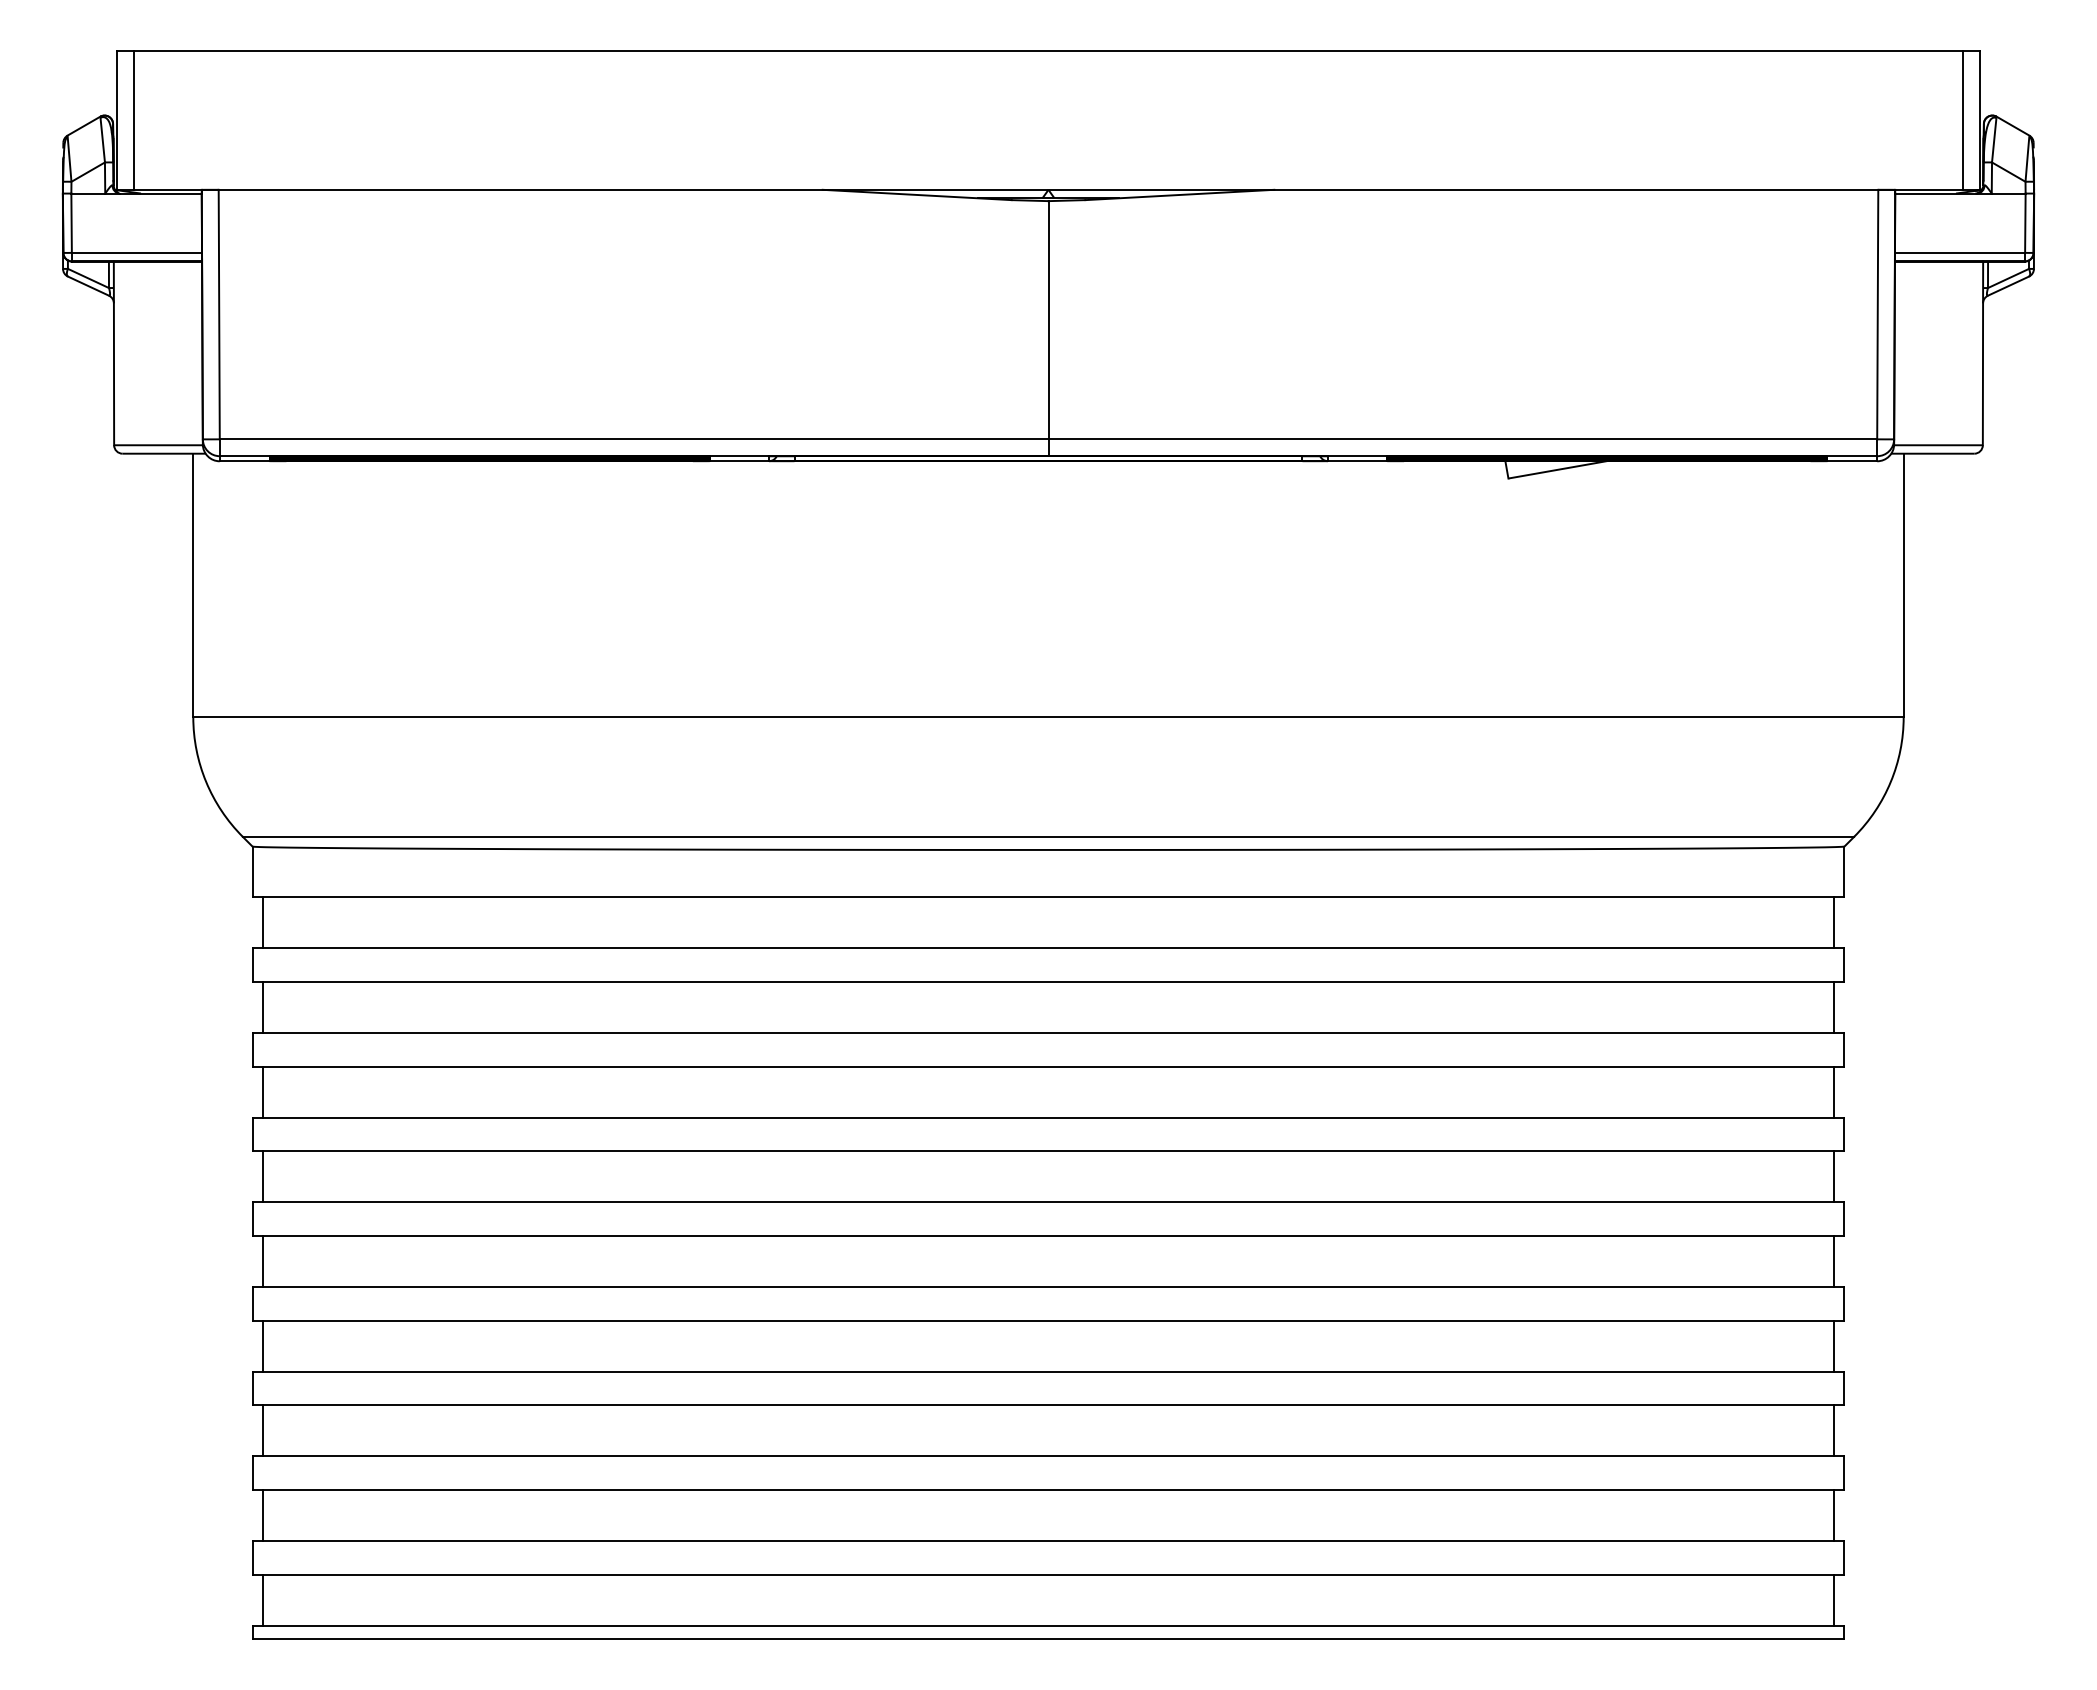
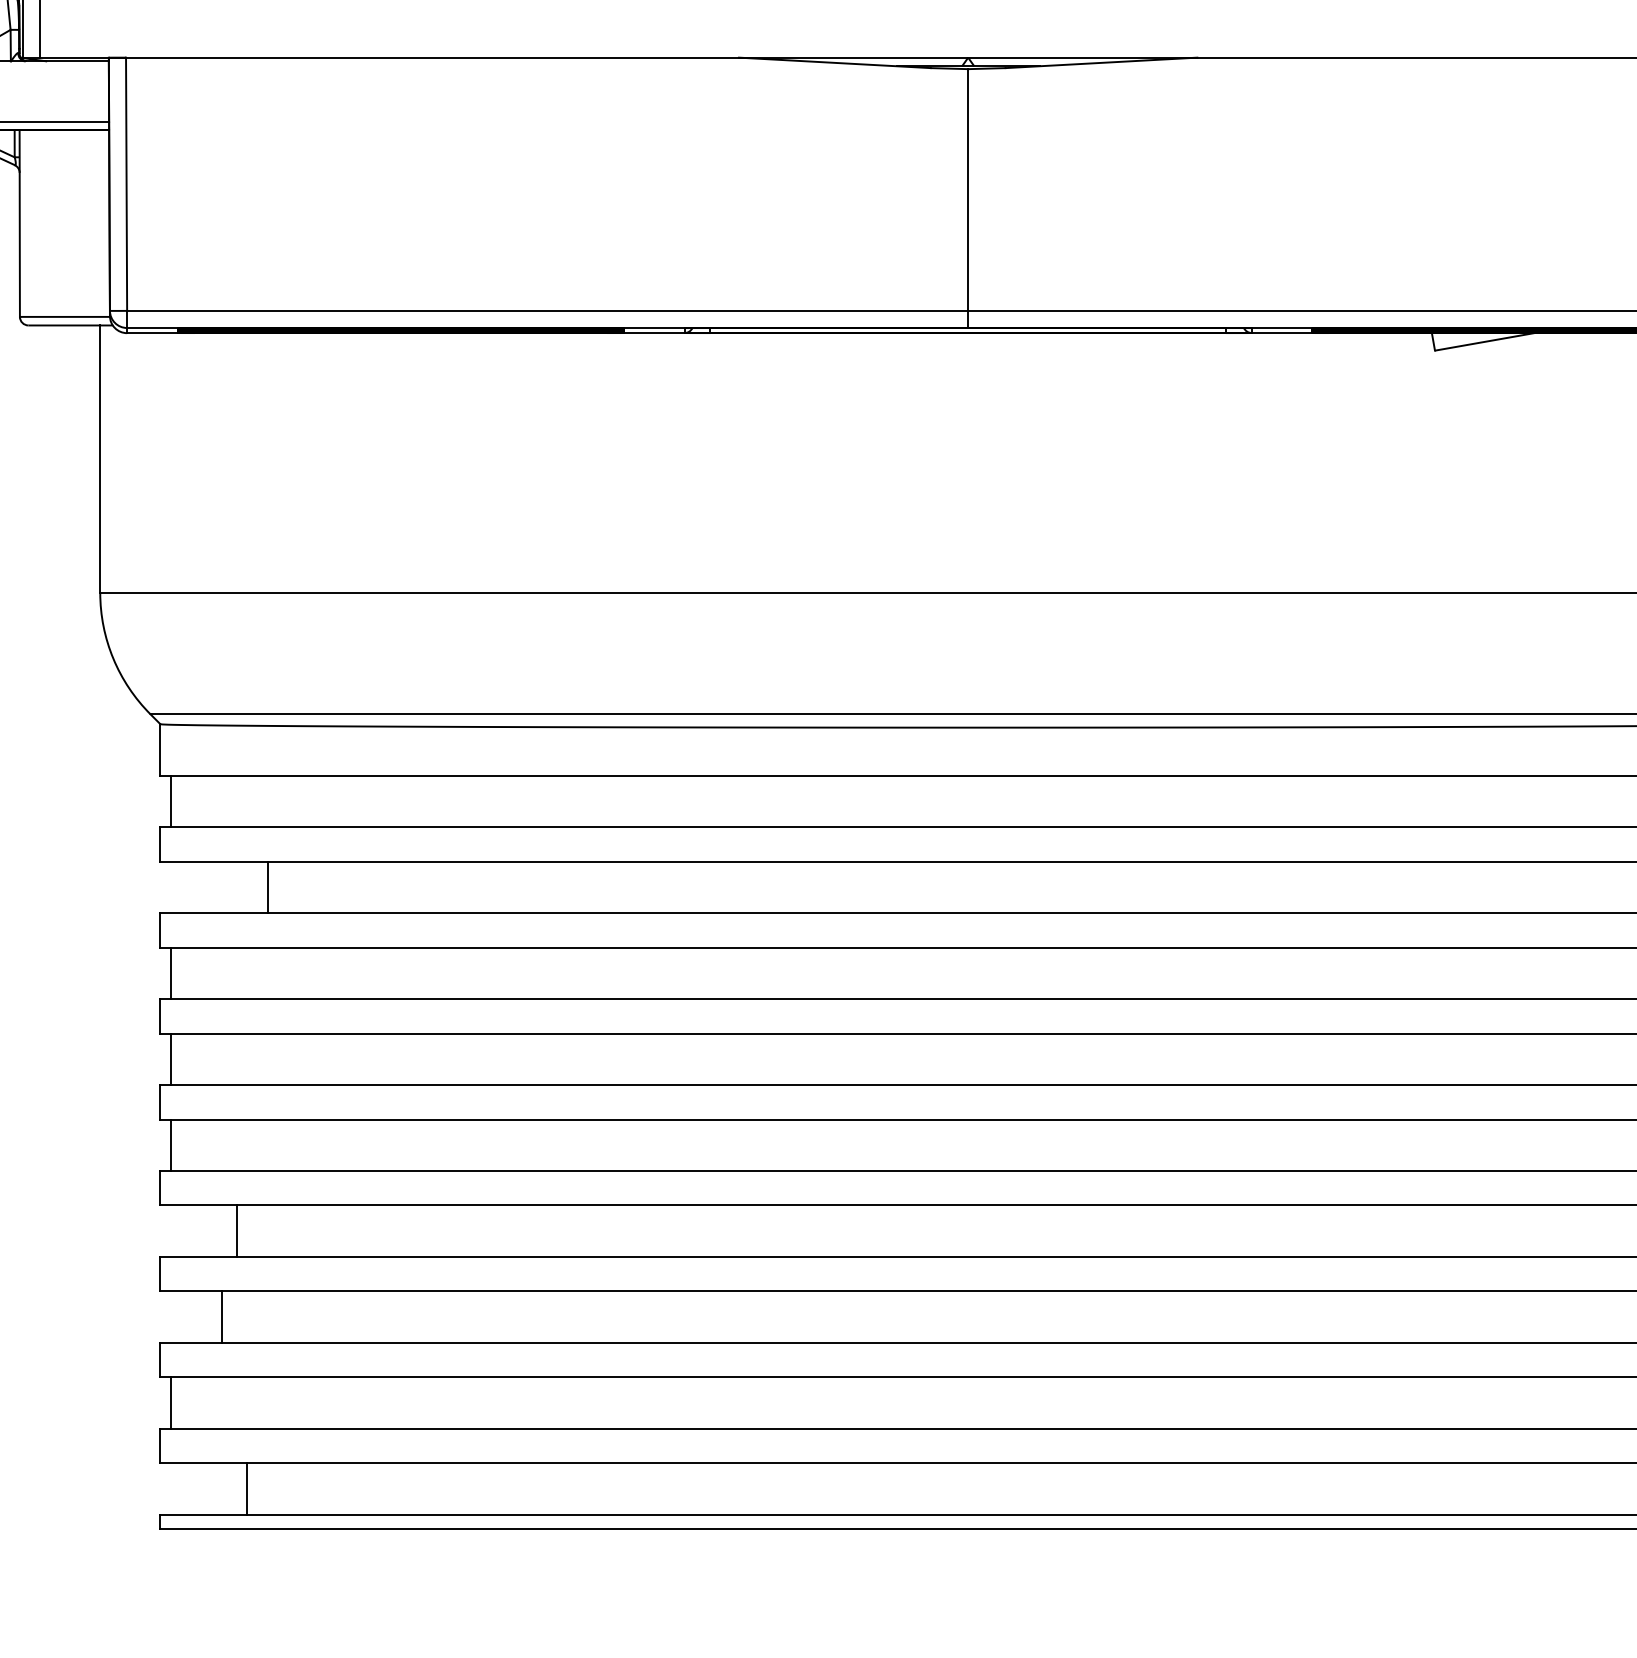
line: (262, 1007) -> (267, 887), moved
line: (262, 1345) -> (236, 1230), moved
line: (262, 1430) -> (222, 1316), moved
line: (262, 1599) -> (246, 1488), moved

